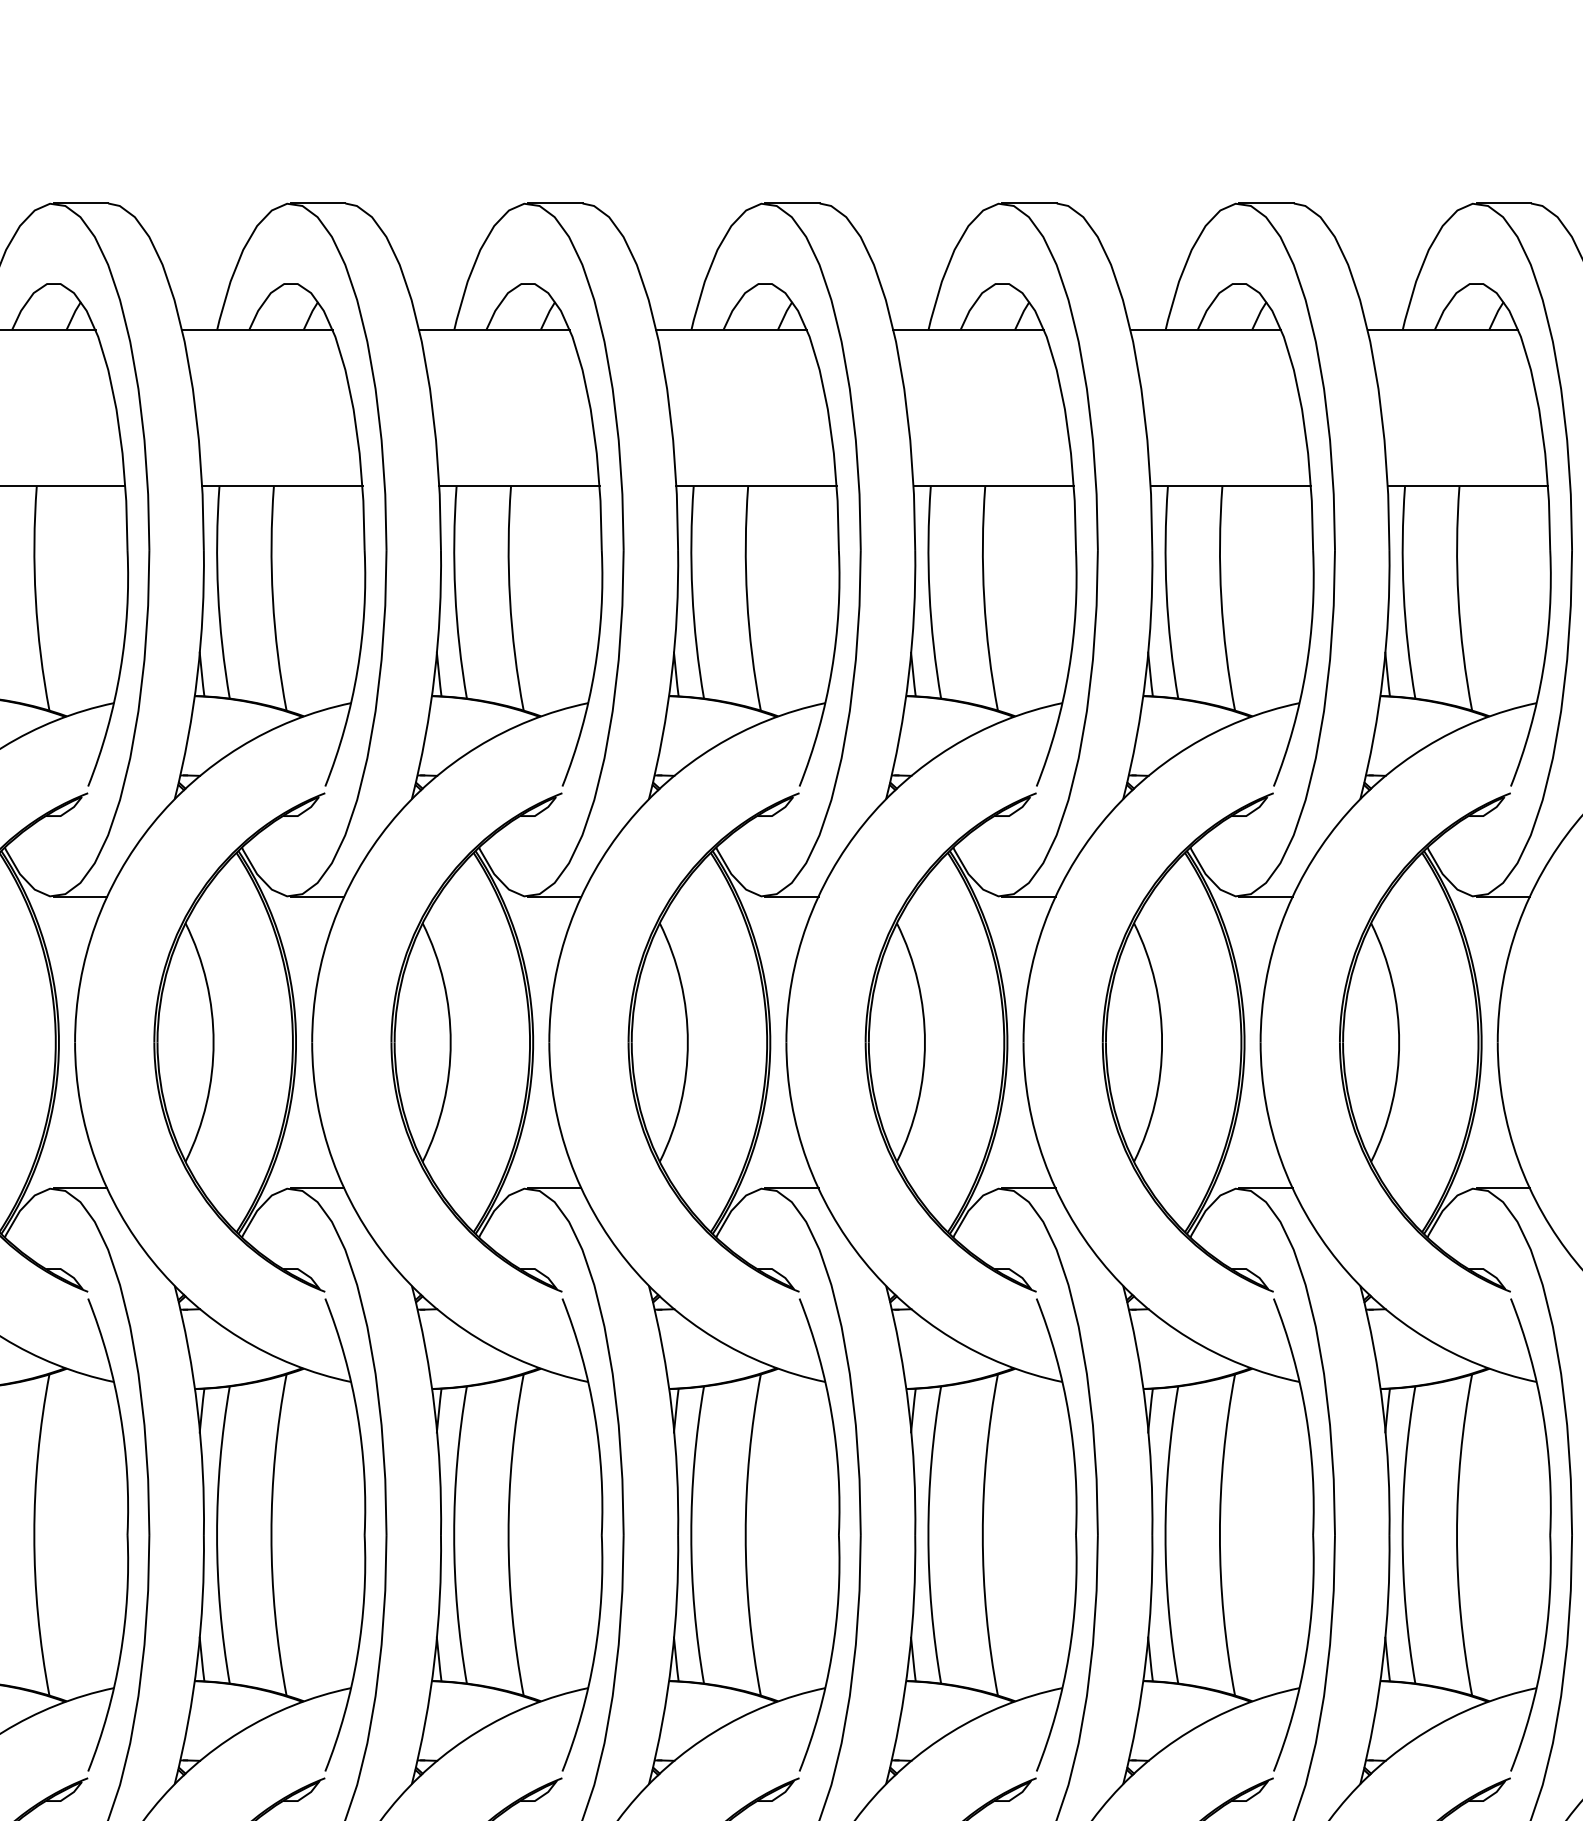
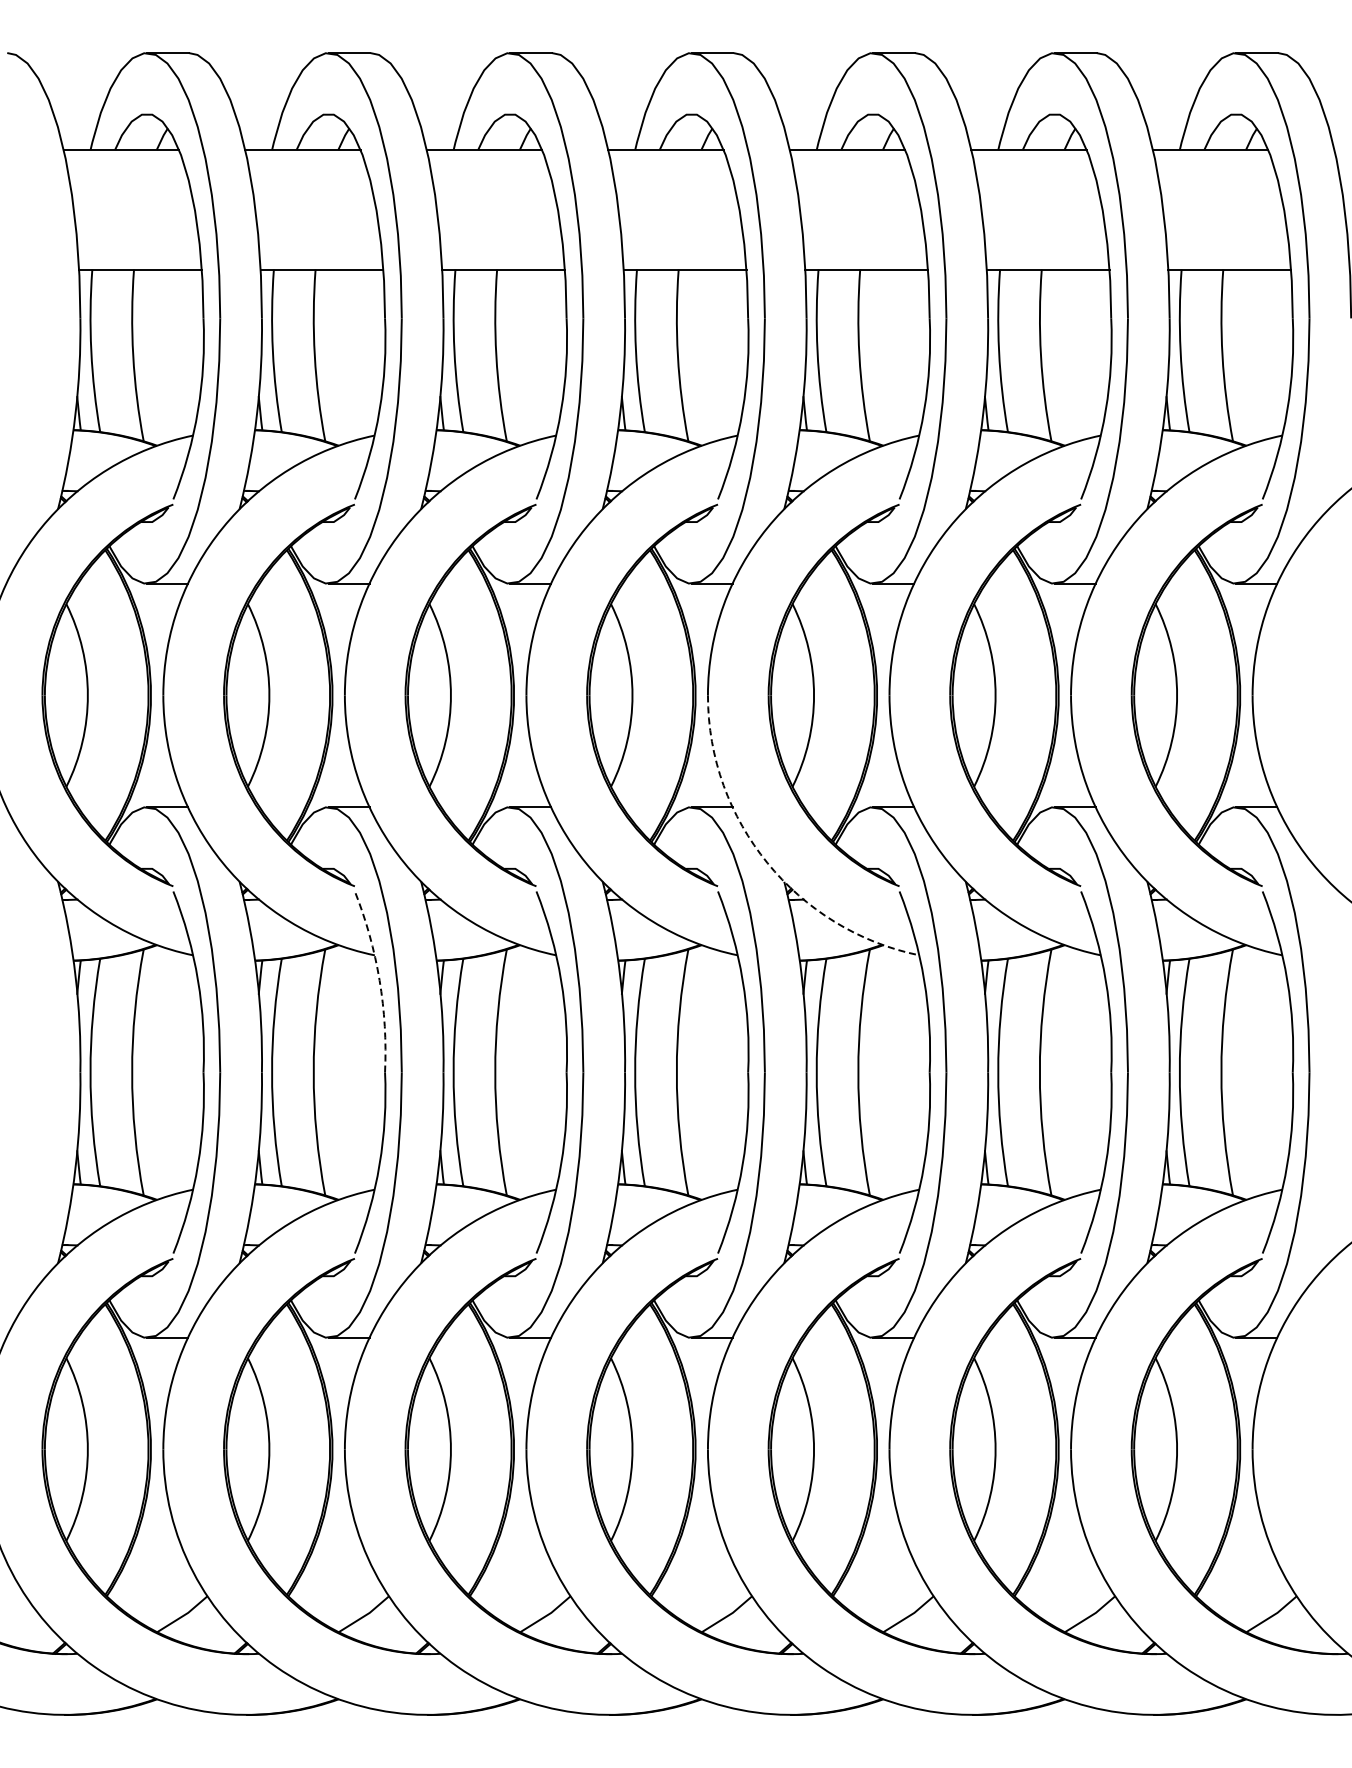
arc: (864, 1262) -> (767, 863), solid -> dashed
arc: (357, 1414) -> (379, 980), solid -> dashed

